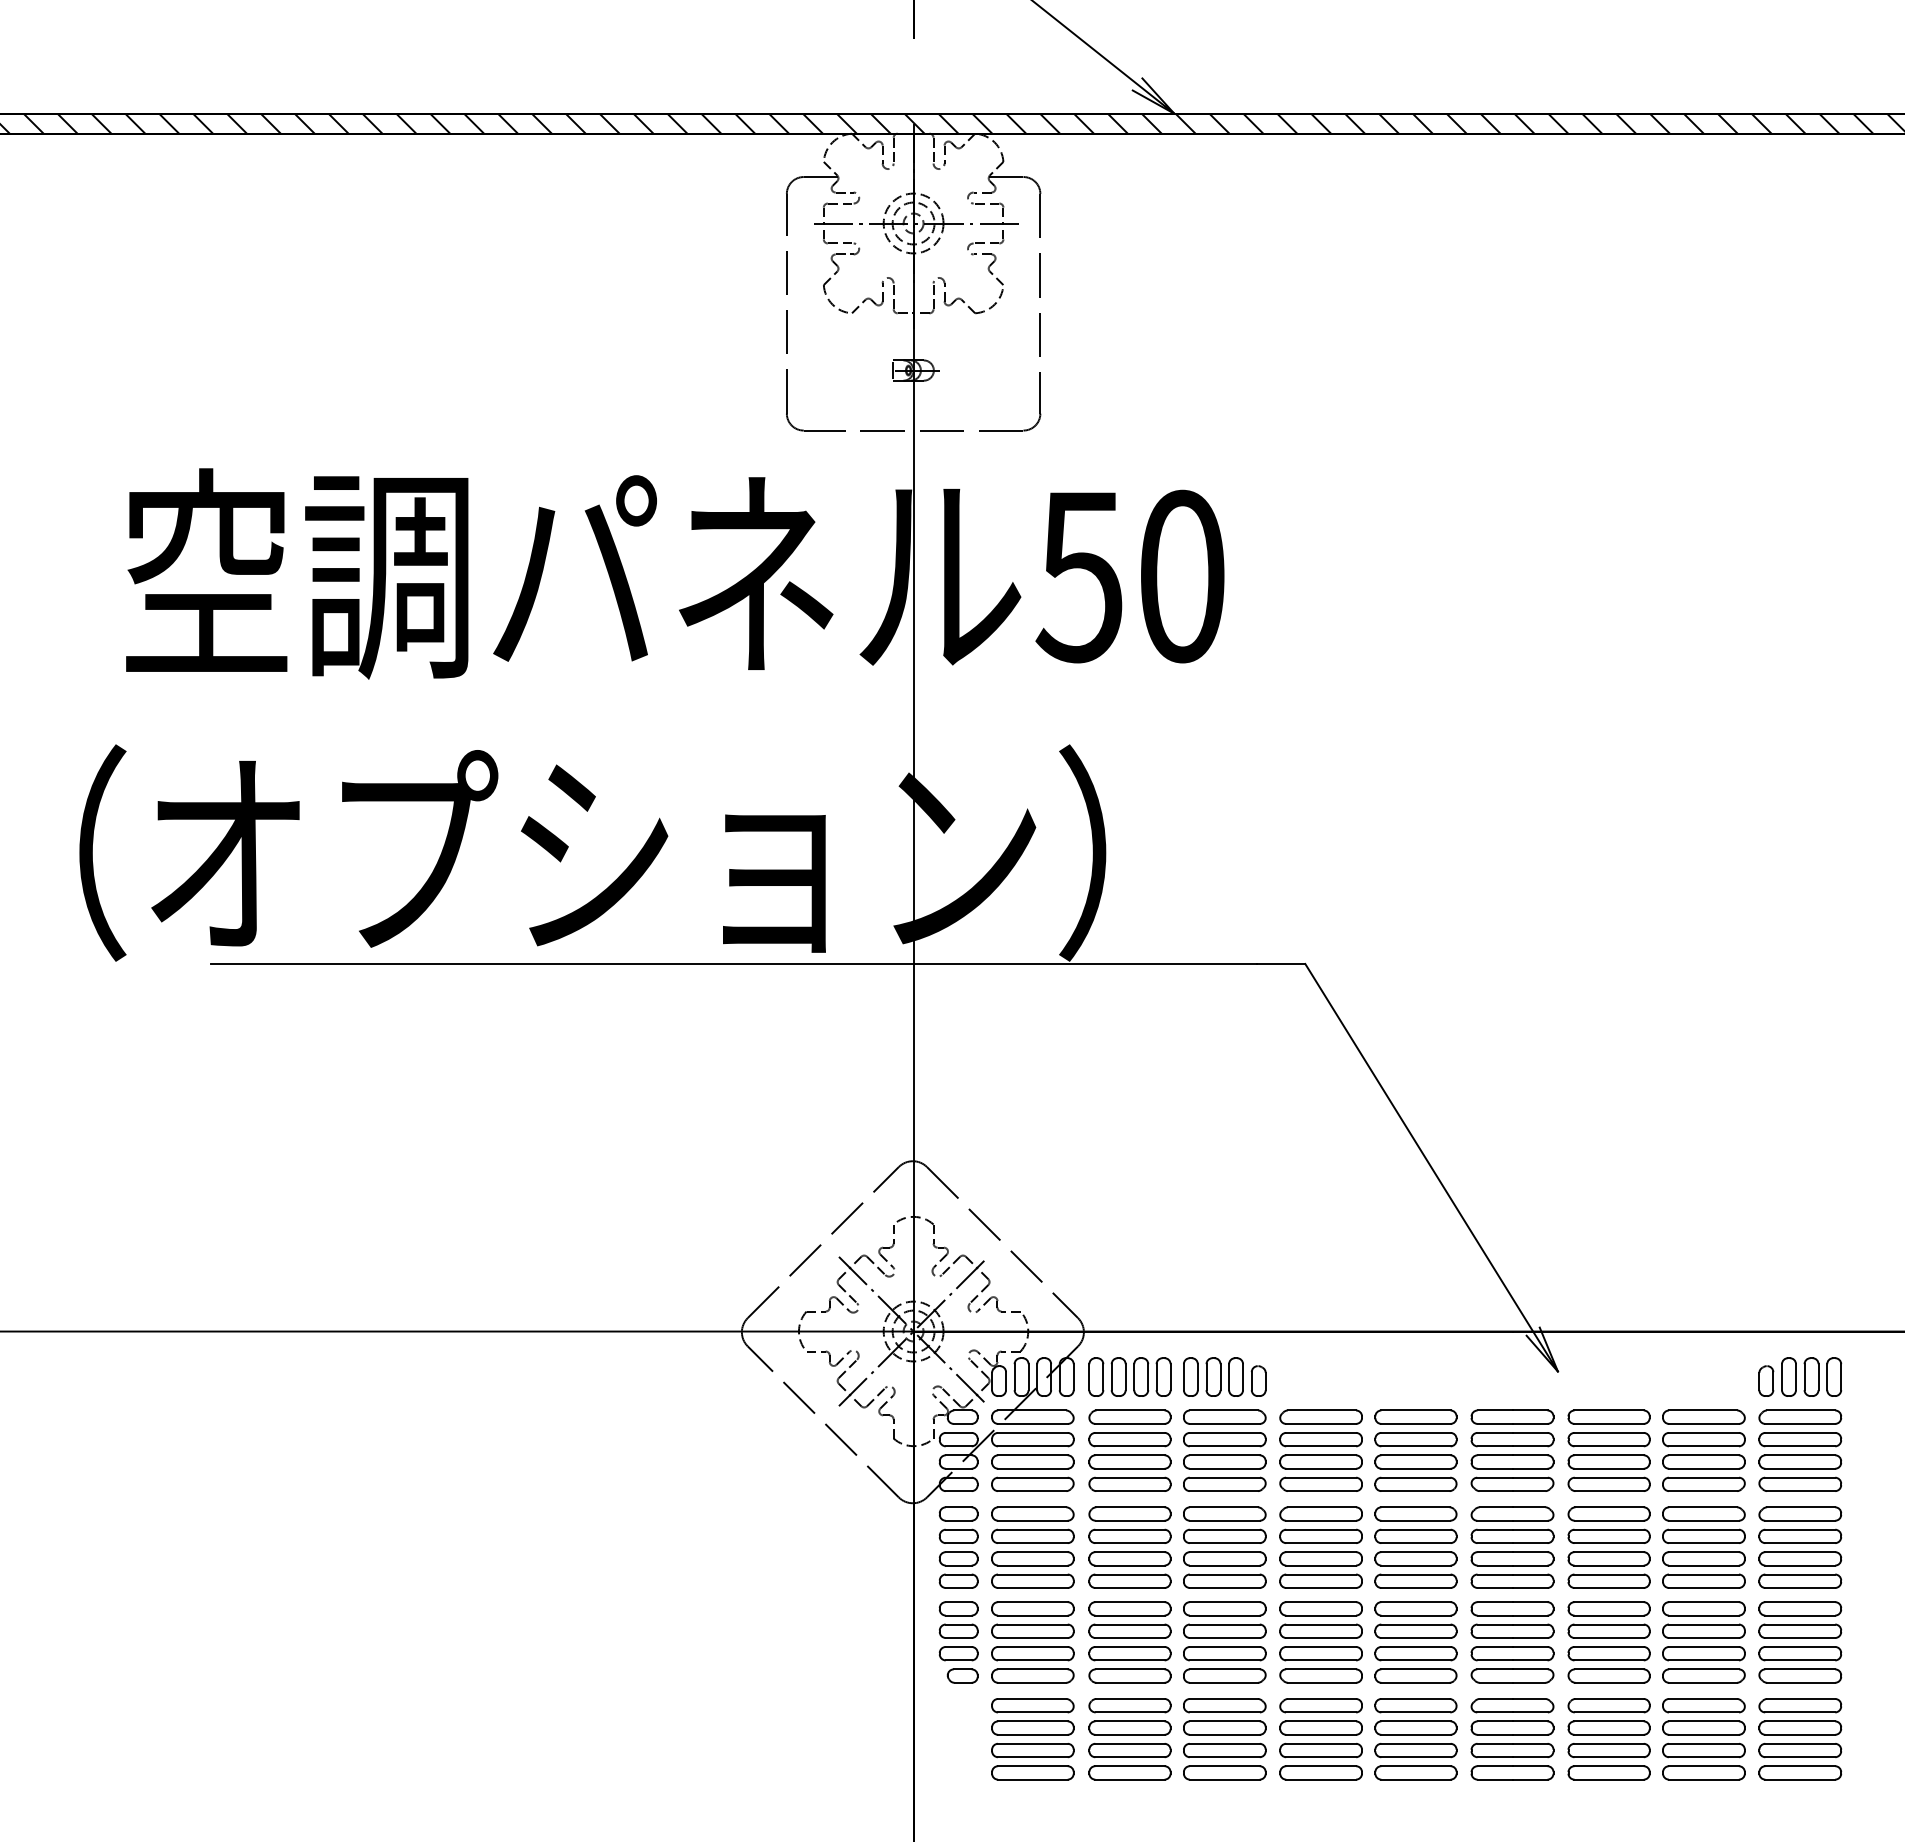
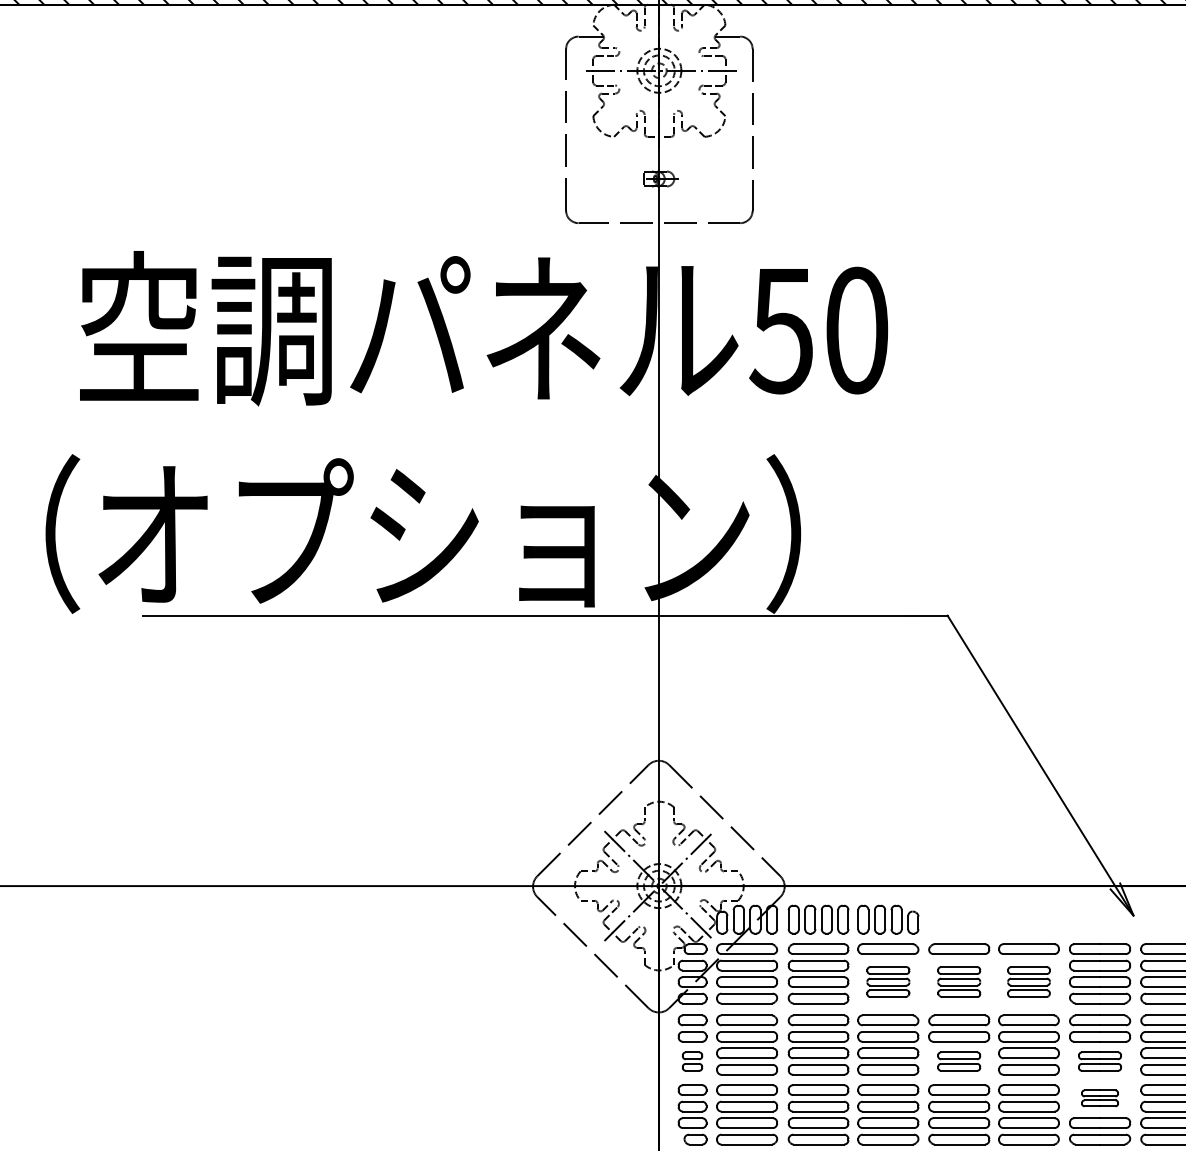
part: (1224, 1461) -> (888, 981), size x0.7
part: (1320, 1461) -> (958, 981), size x0.7
part: (1415, 1461) -> (1028, 981), size x0.7
part: (958, 1569) -> (692, 1061), size x0.7
part: (1320, 1569) -> (958, 1061), size x0.7
part: (1512, 1569) -> (1100, 1061), size x0.7
part: (1512, 1619) -> (1100, 1097), size x0.6

